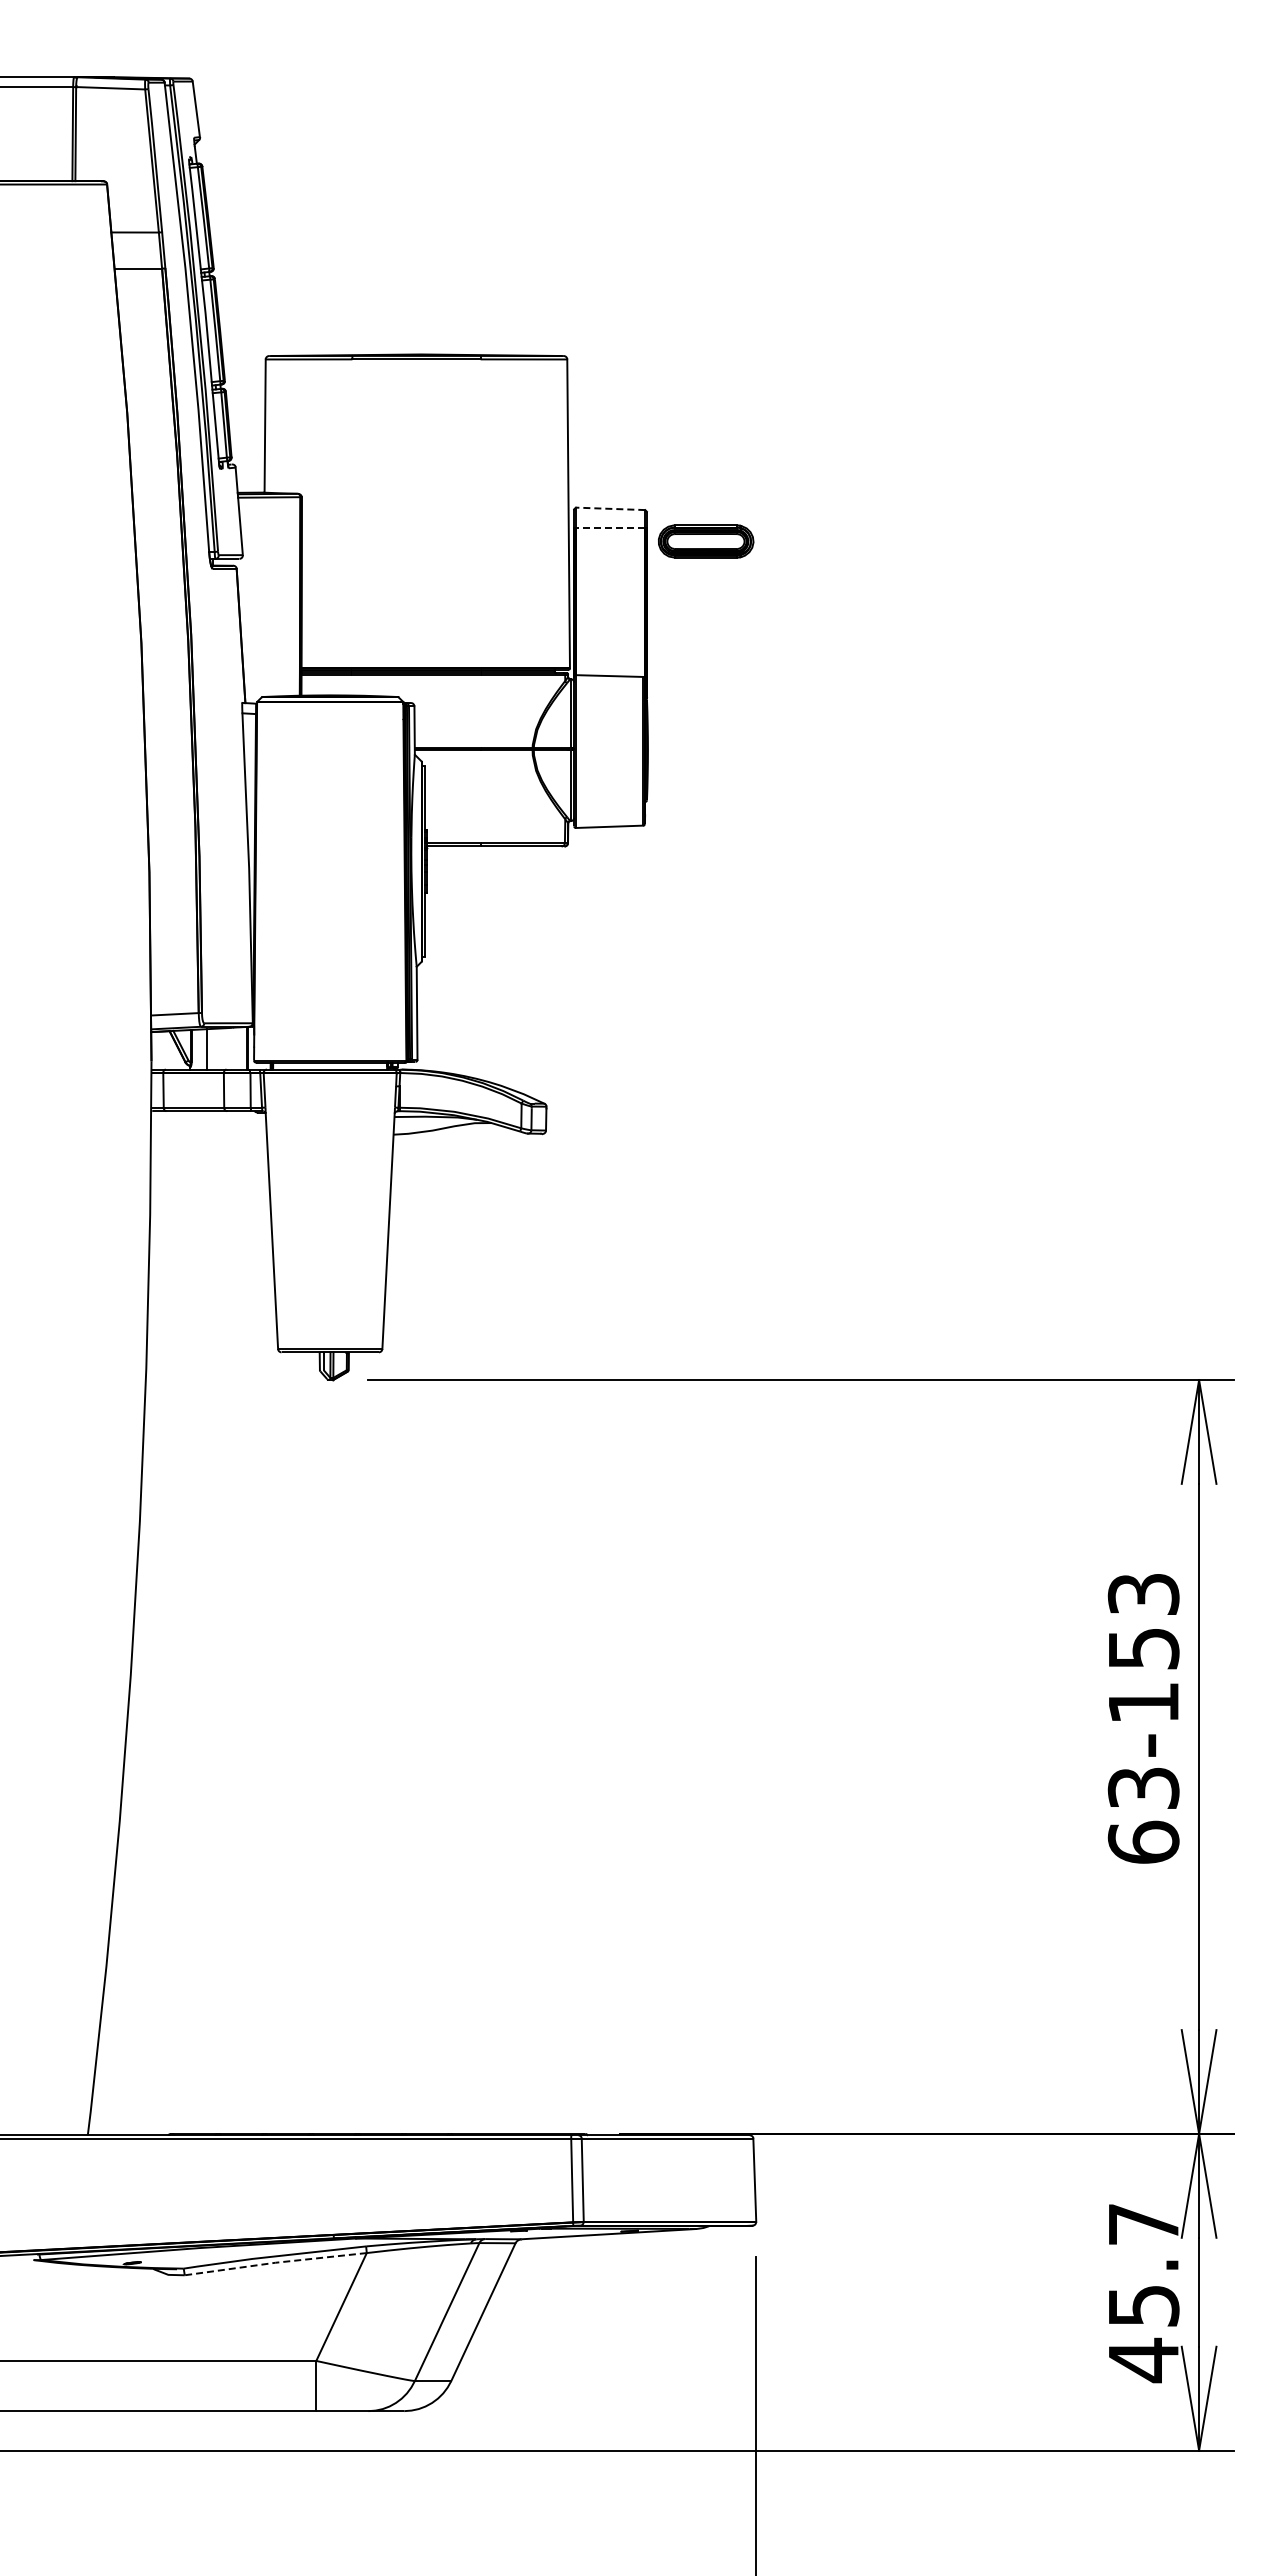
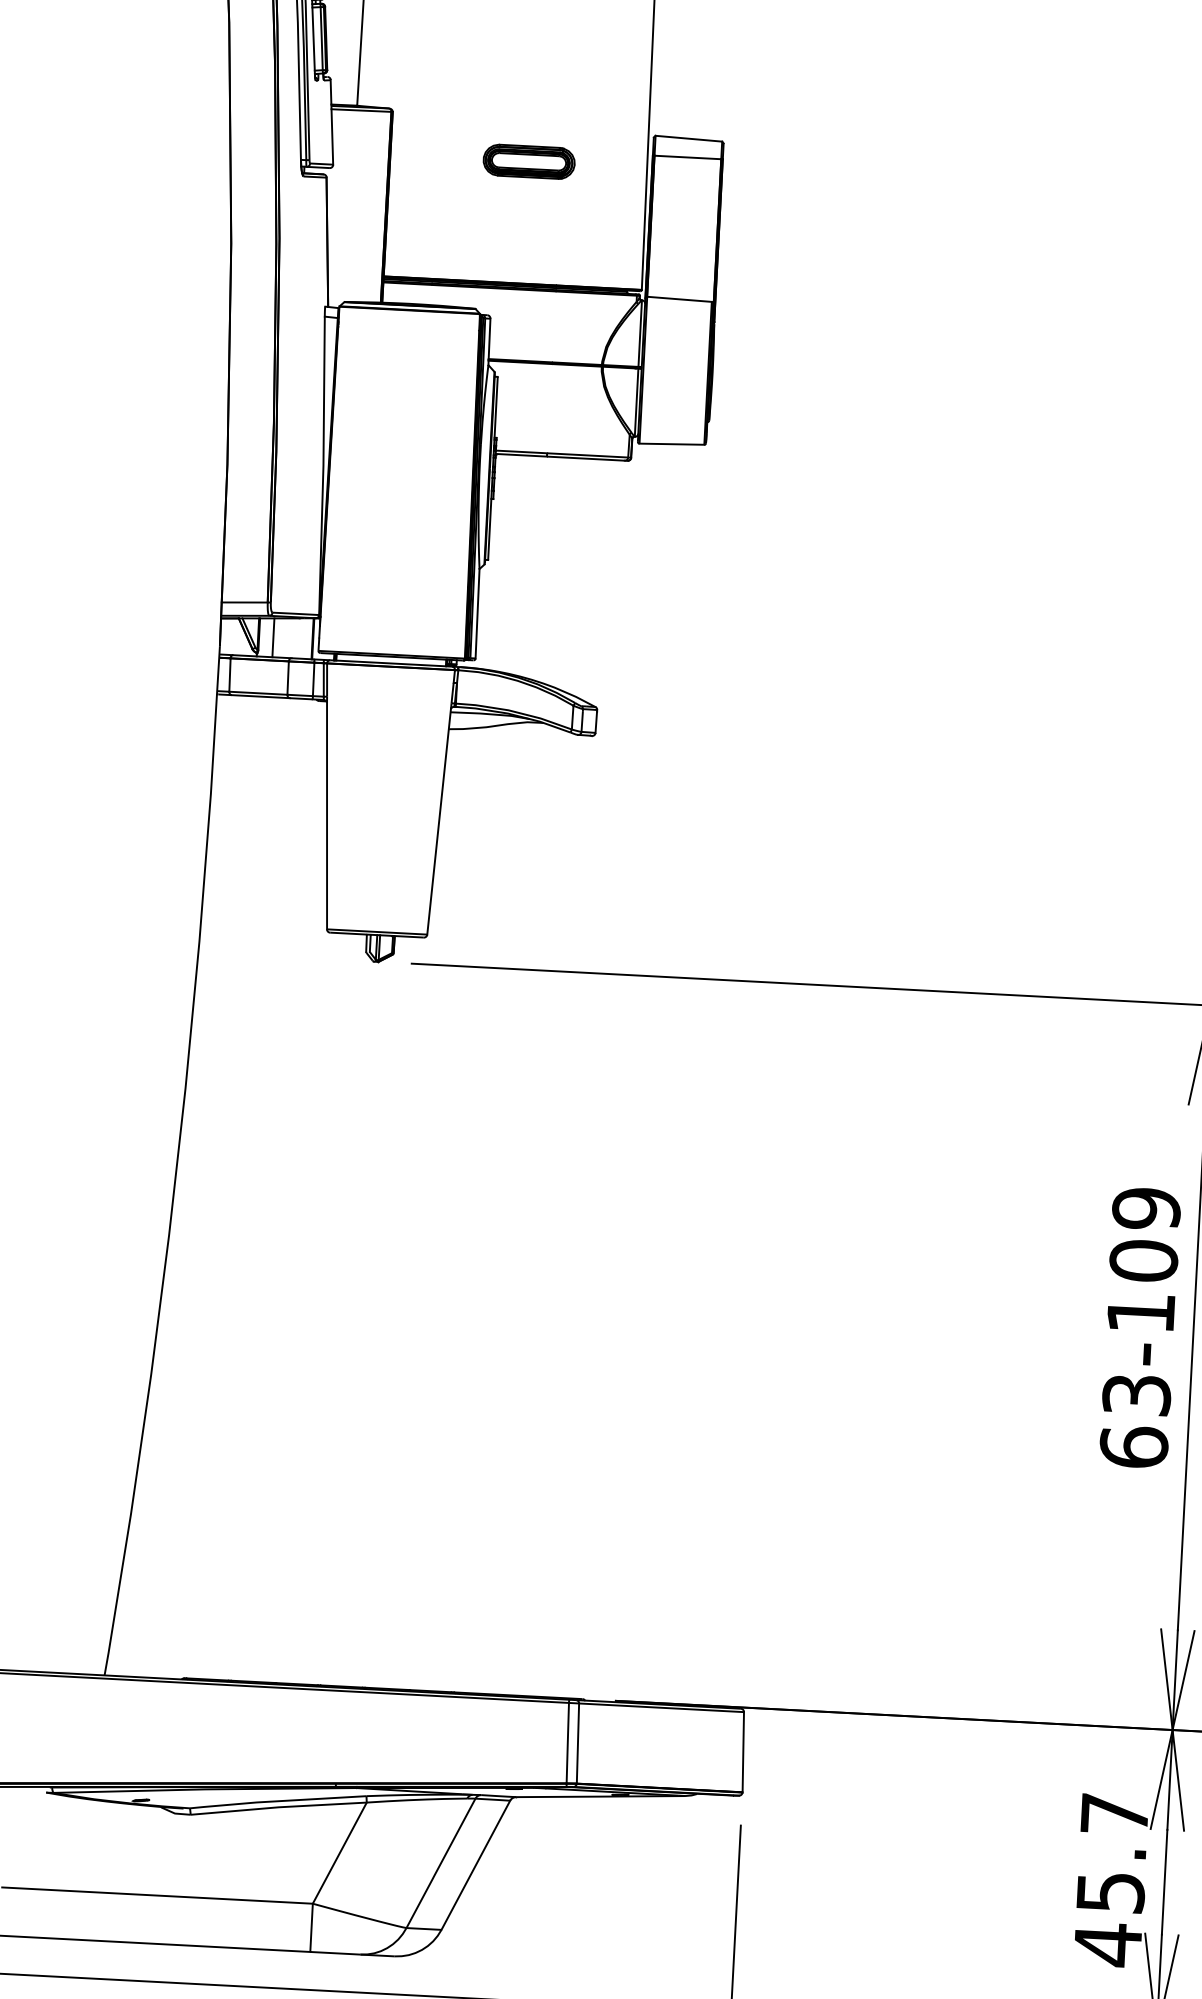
line: (610, 508) -> (688, 138), dashed -> solid
line: (610, 528) -> (687, 157), dashed -> solid
part: (706, 541) -> (529, 161), moved
text: (1143, 1621) -> (1144, 1234), 63-153 -> 63-109
line: (275, 2262) -> (278, 1807), dashed -> solid

